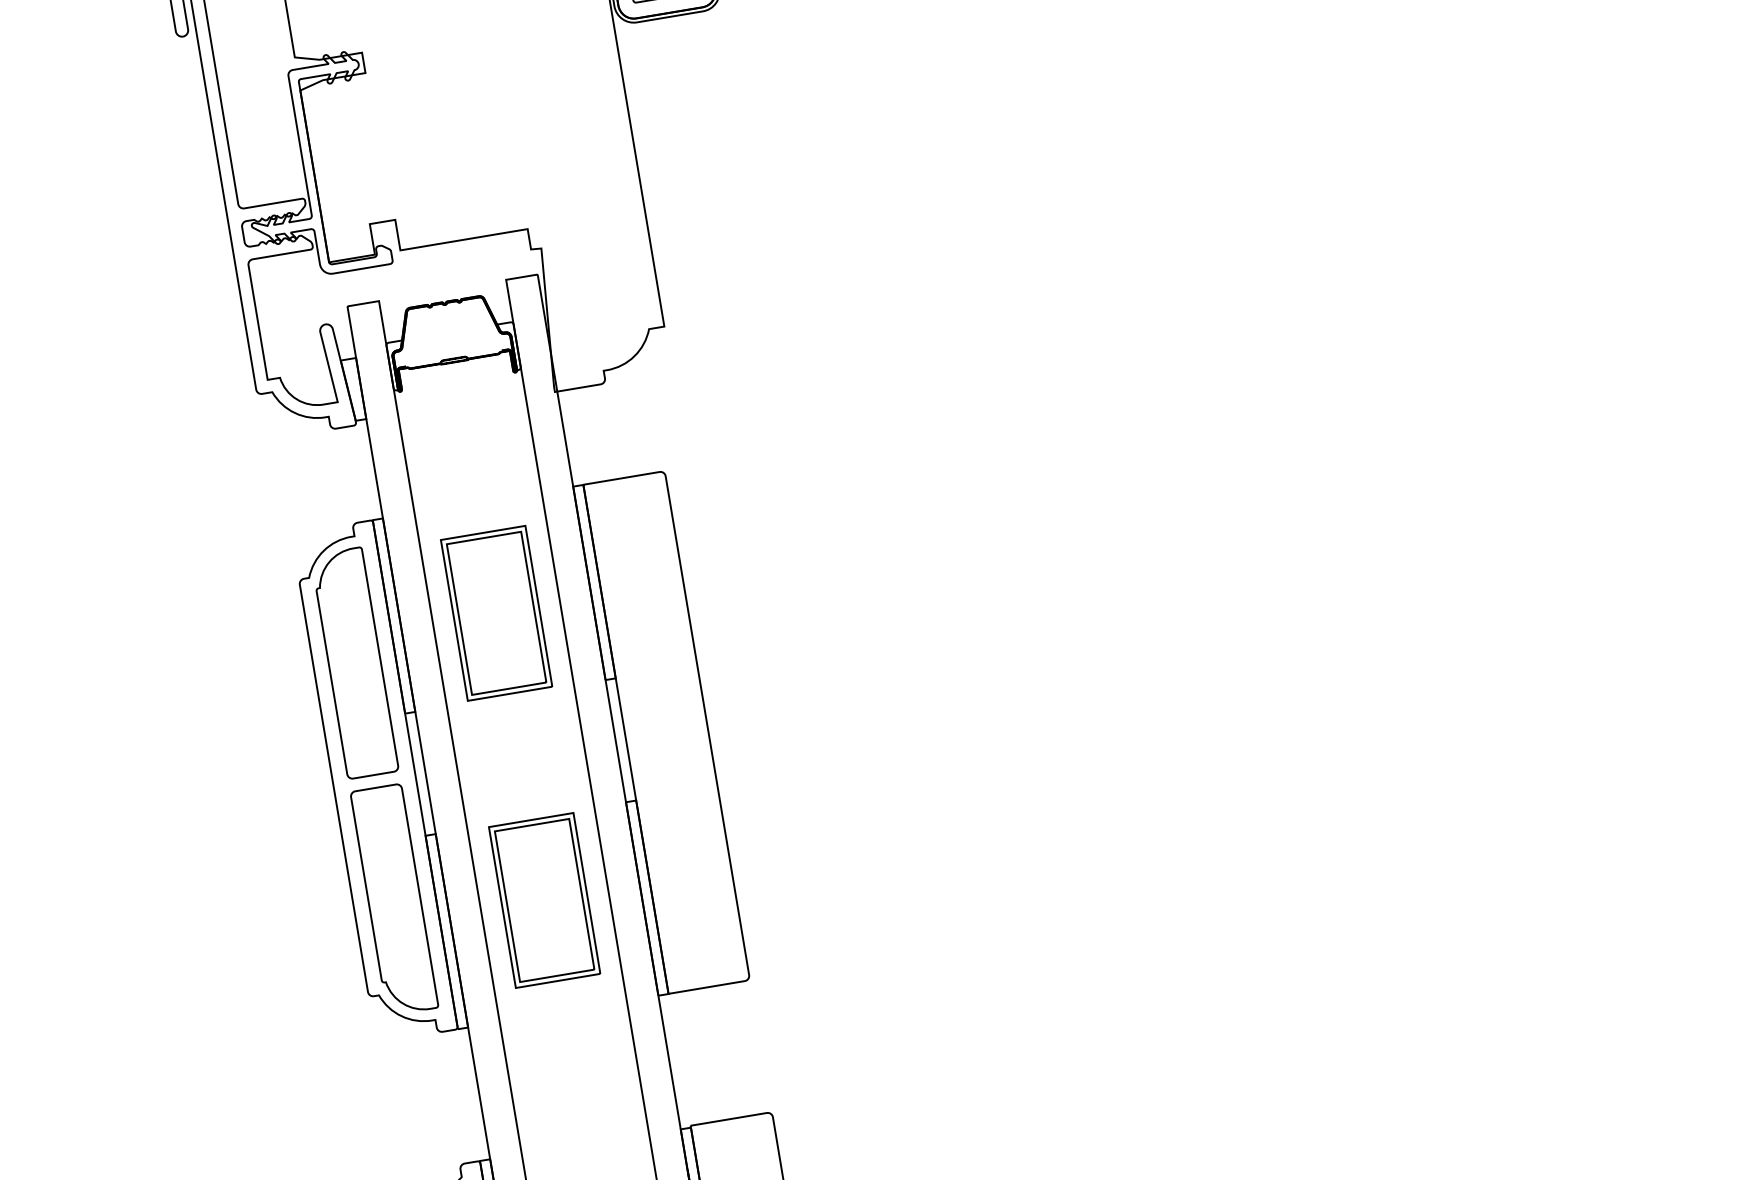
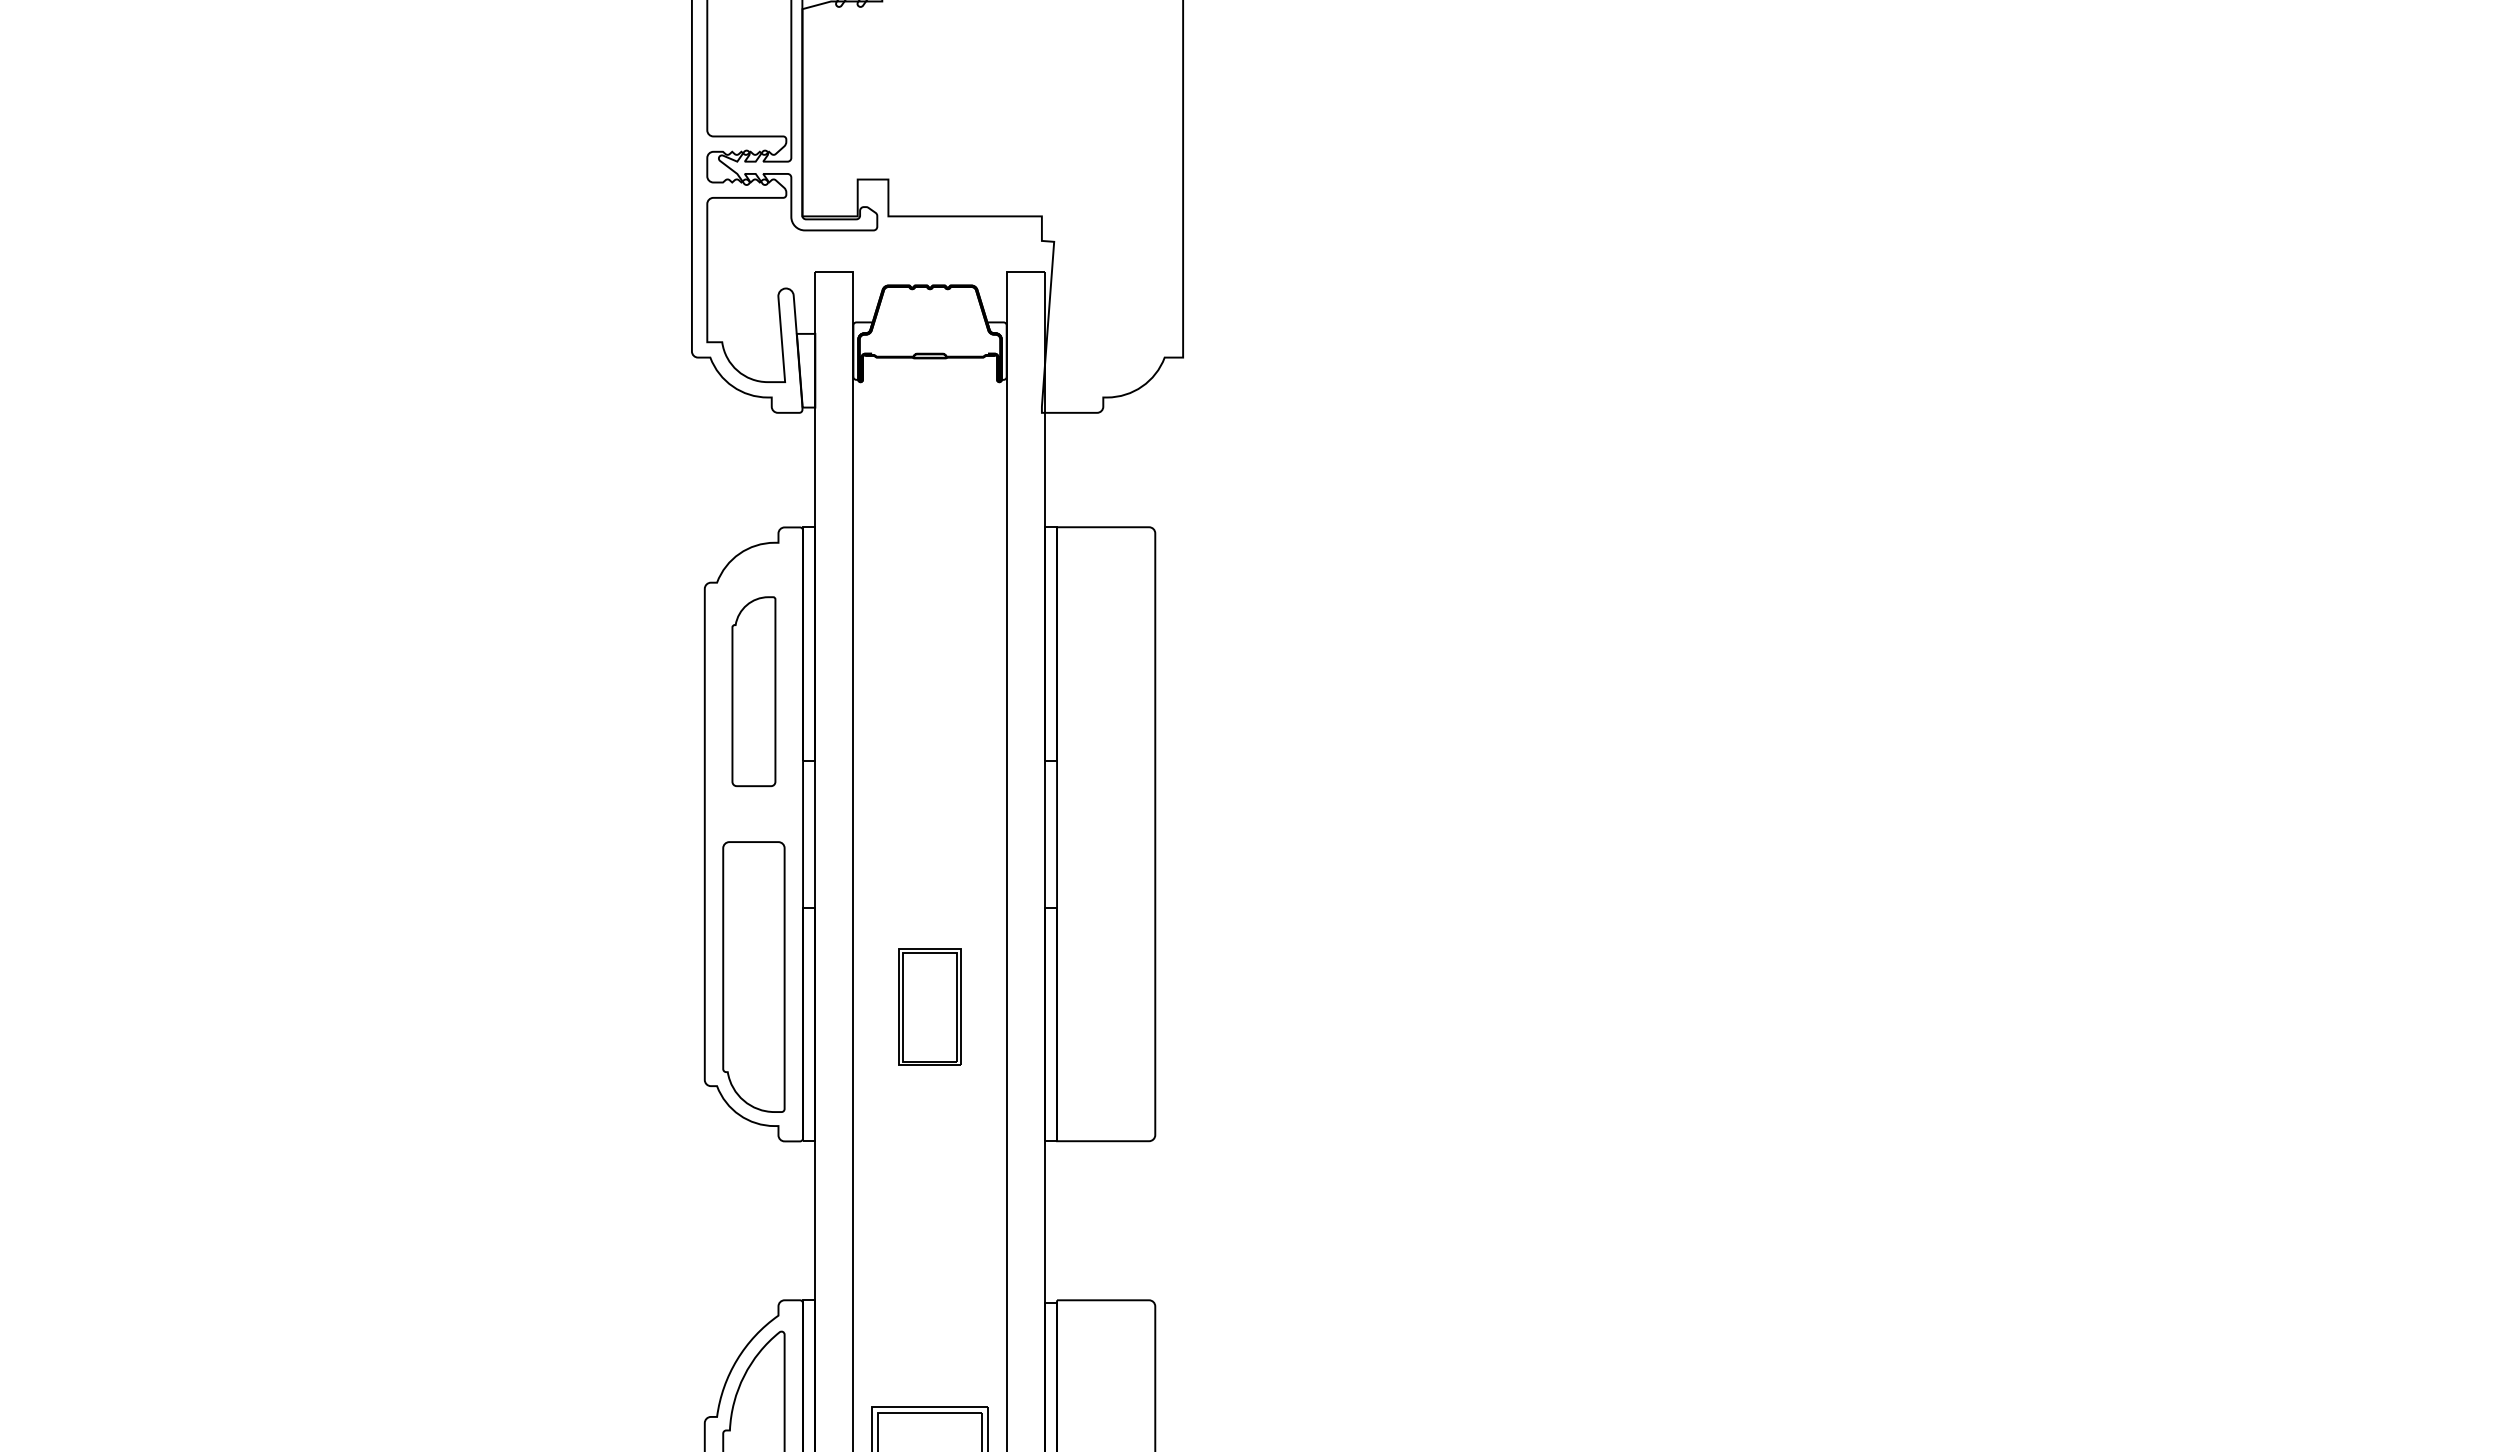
part: (496, 612) -> (929, 660), removed
part: (354, 663) -> (753, 691), size x0.7
part: (544, 899) -> (929, 1006), size x0.6

